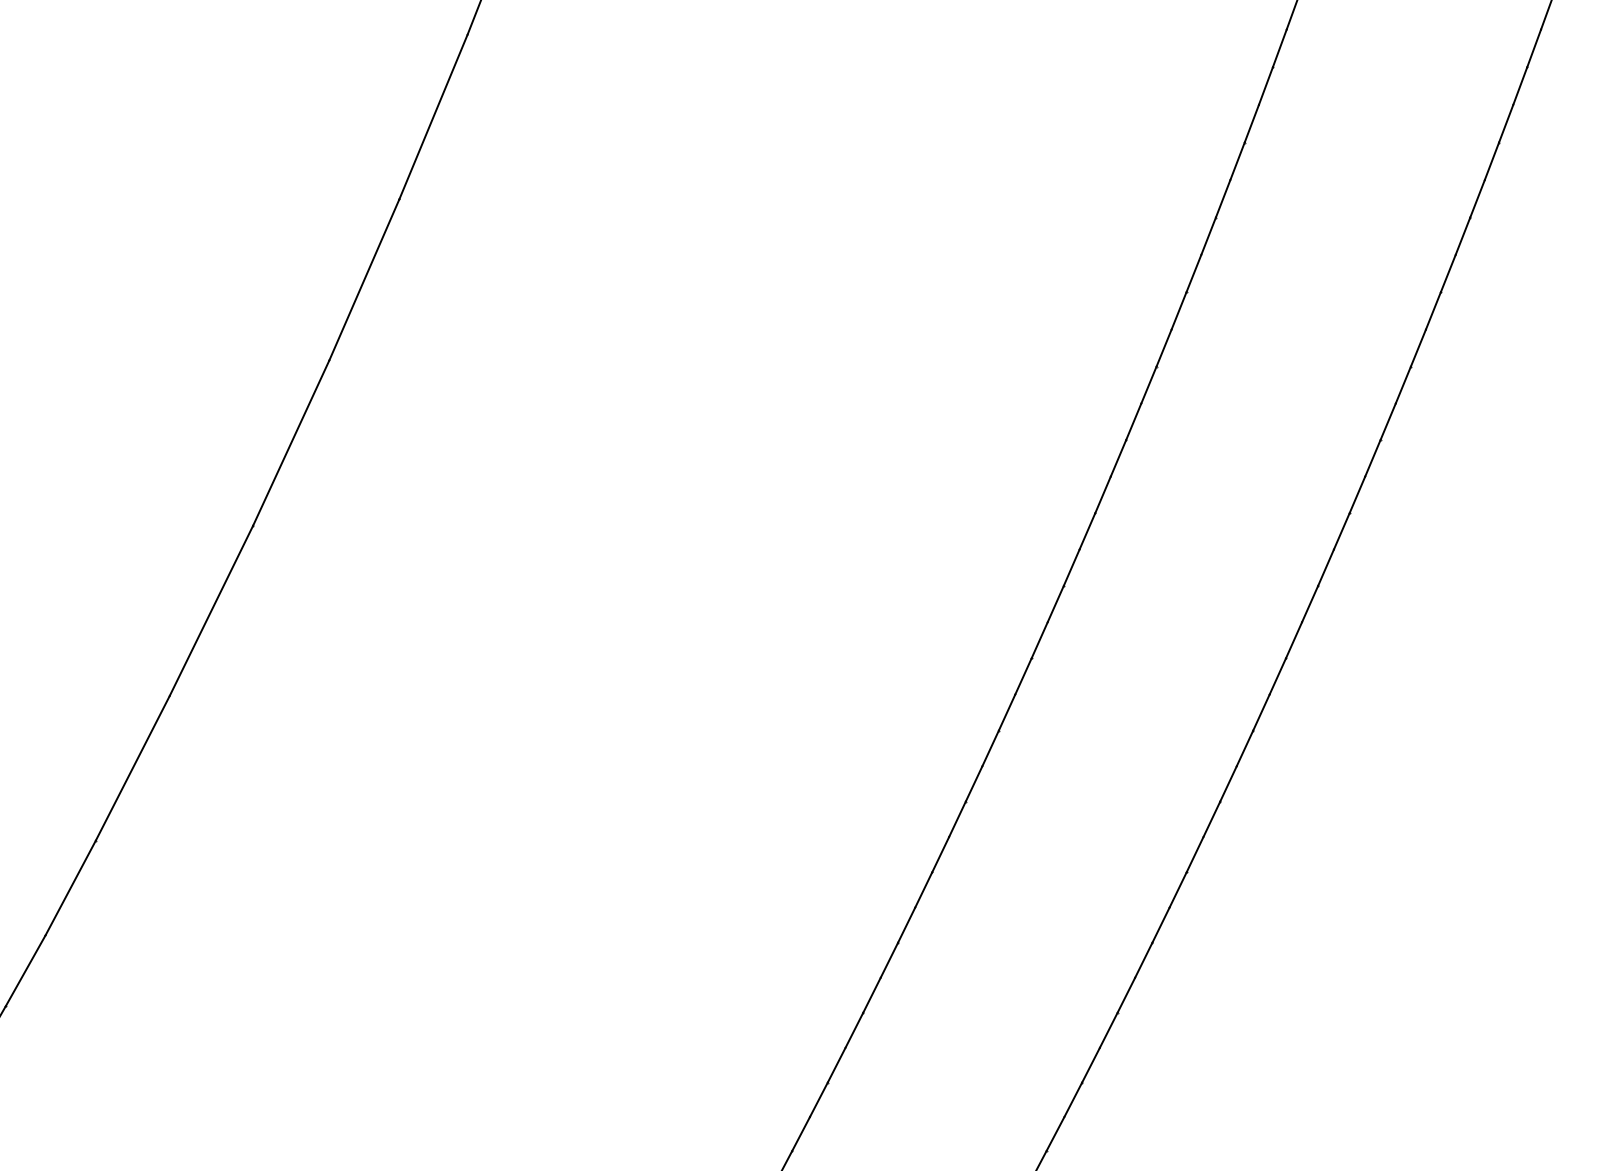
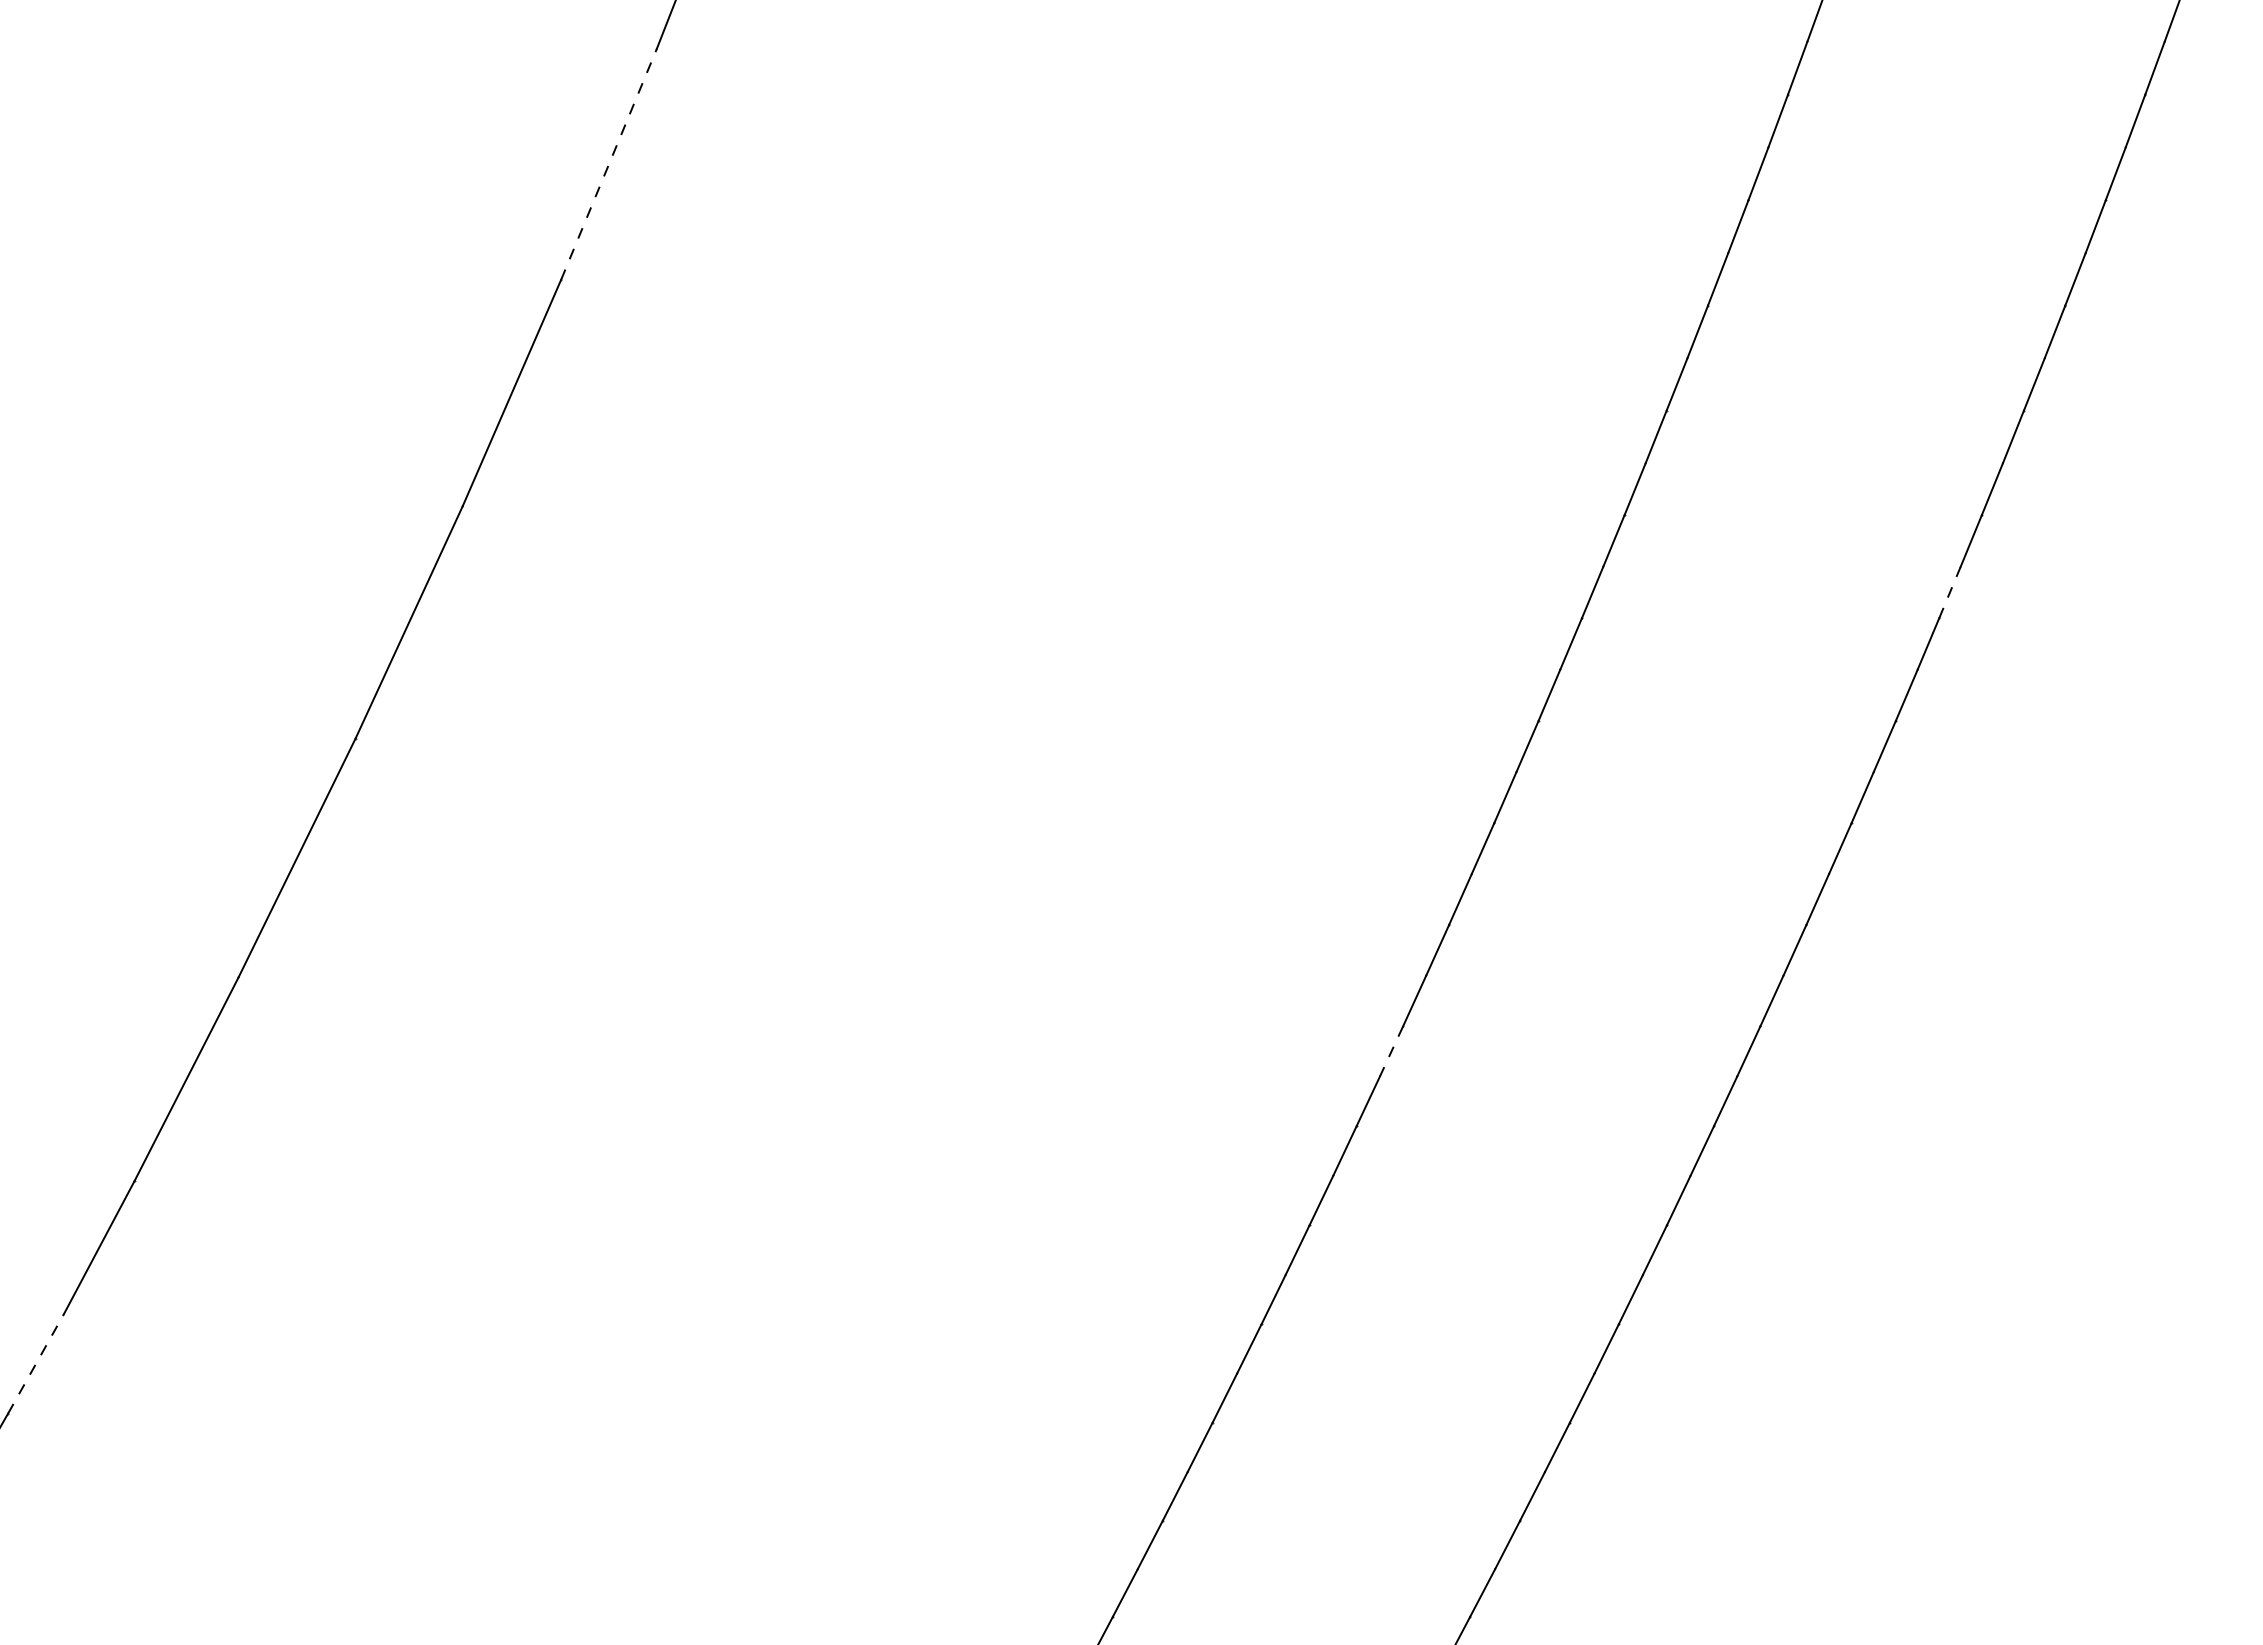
line: (433, 116) -> (609, 163), solid -> dashed
line: (1387, 421) -> (1949, 592), solid -> dashed
line: (990, 748) -> (1391, 1051), solid -> dashed
line: (25, 970) -> (36, 1363), solid -> dashed

